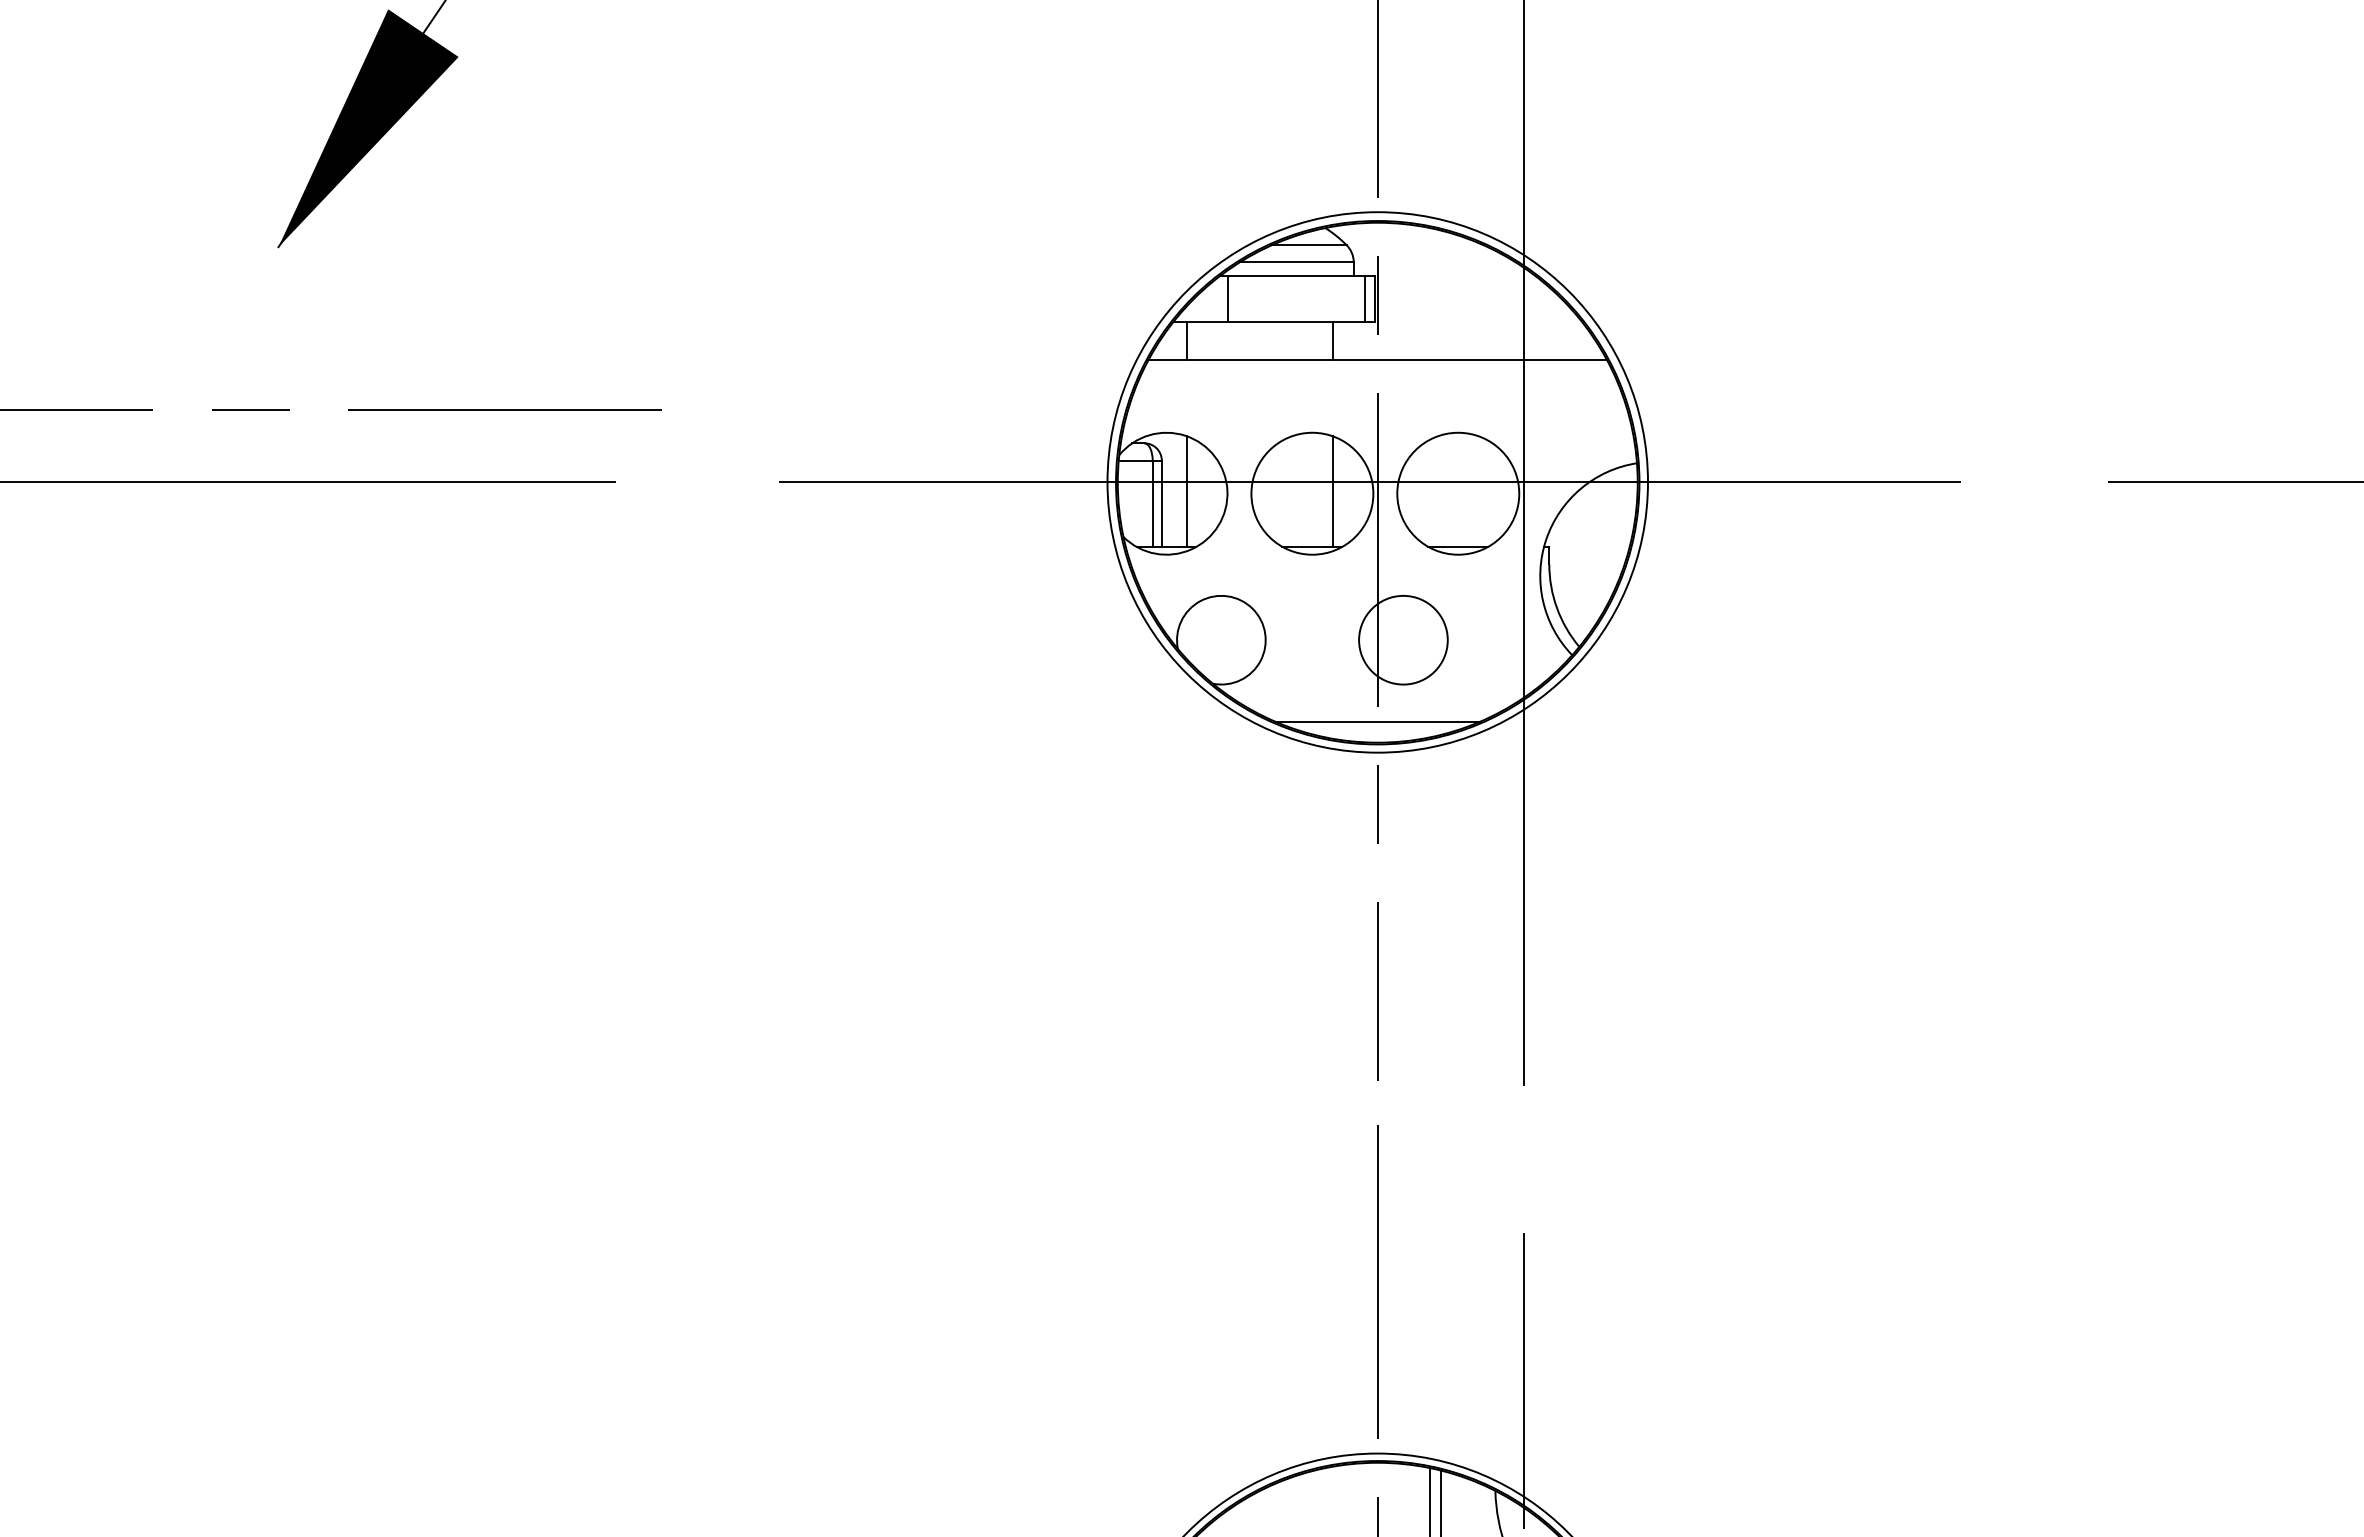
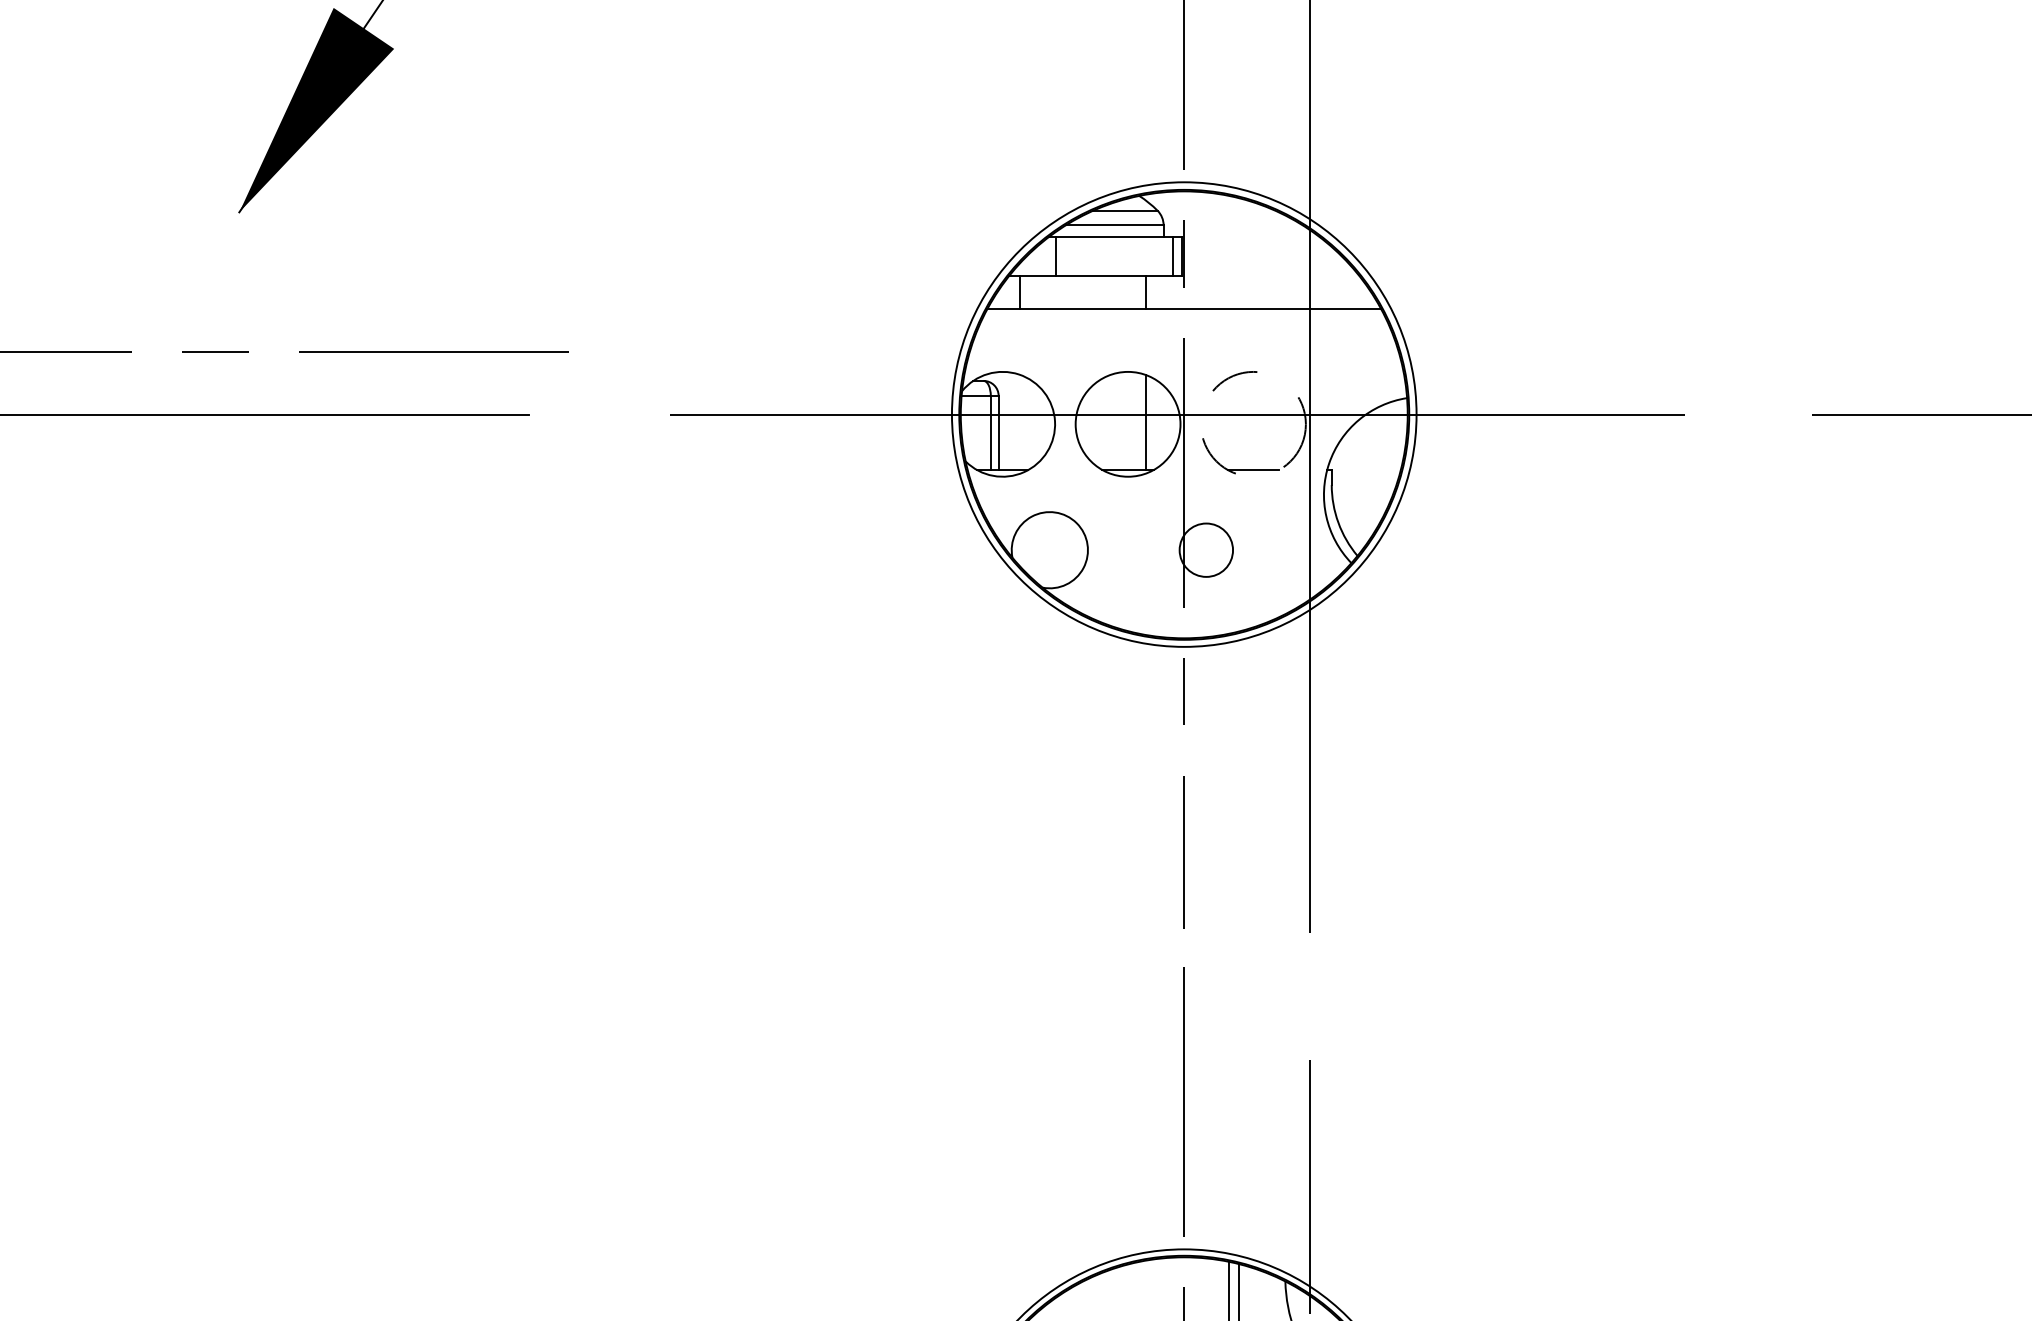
line: (1186, 491) -> (1019, 422), removed
circle: (1458, 493) -> (1253, 424), solid -> dashed
circle: (1403, 639) -> (1206, 549), size x0.7
line: (1377, 721) -> (1184, 620), removed

